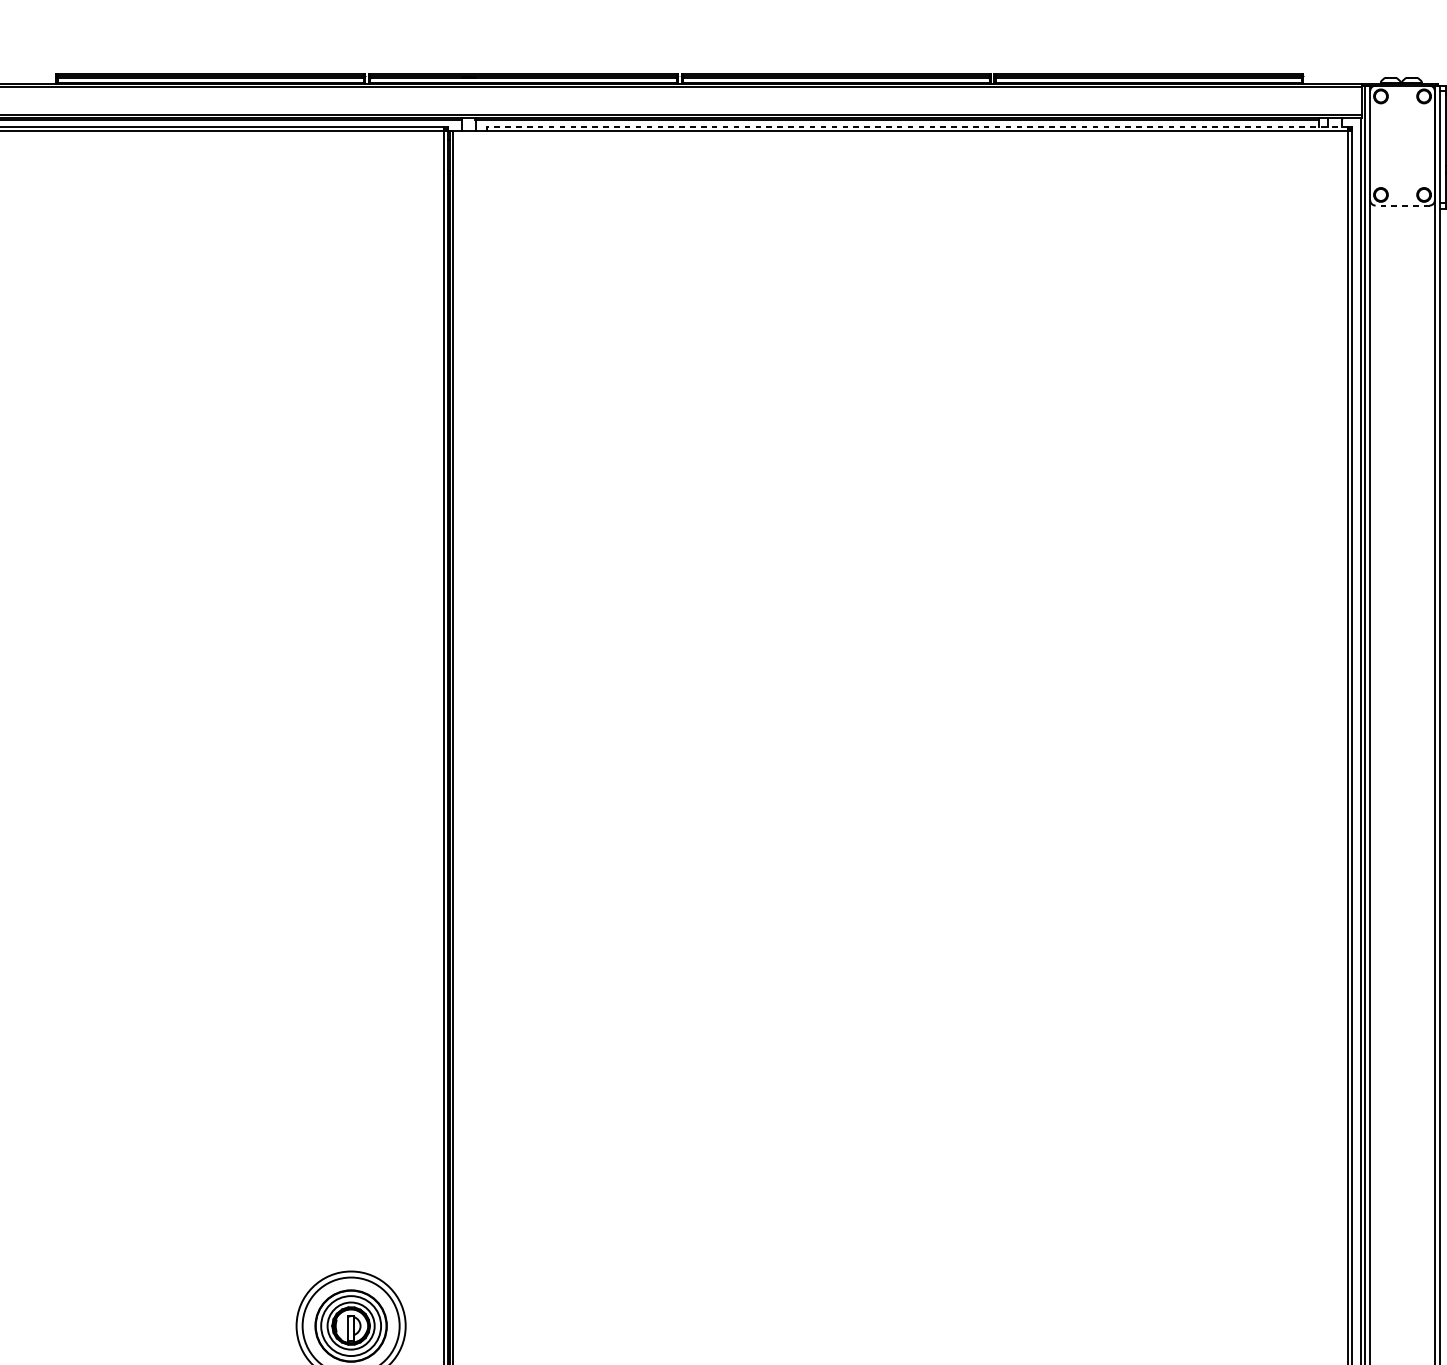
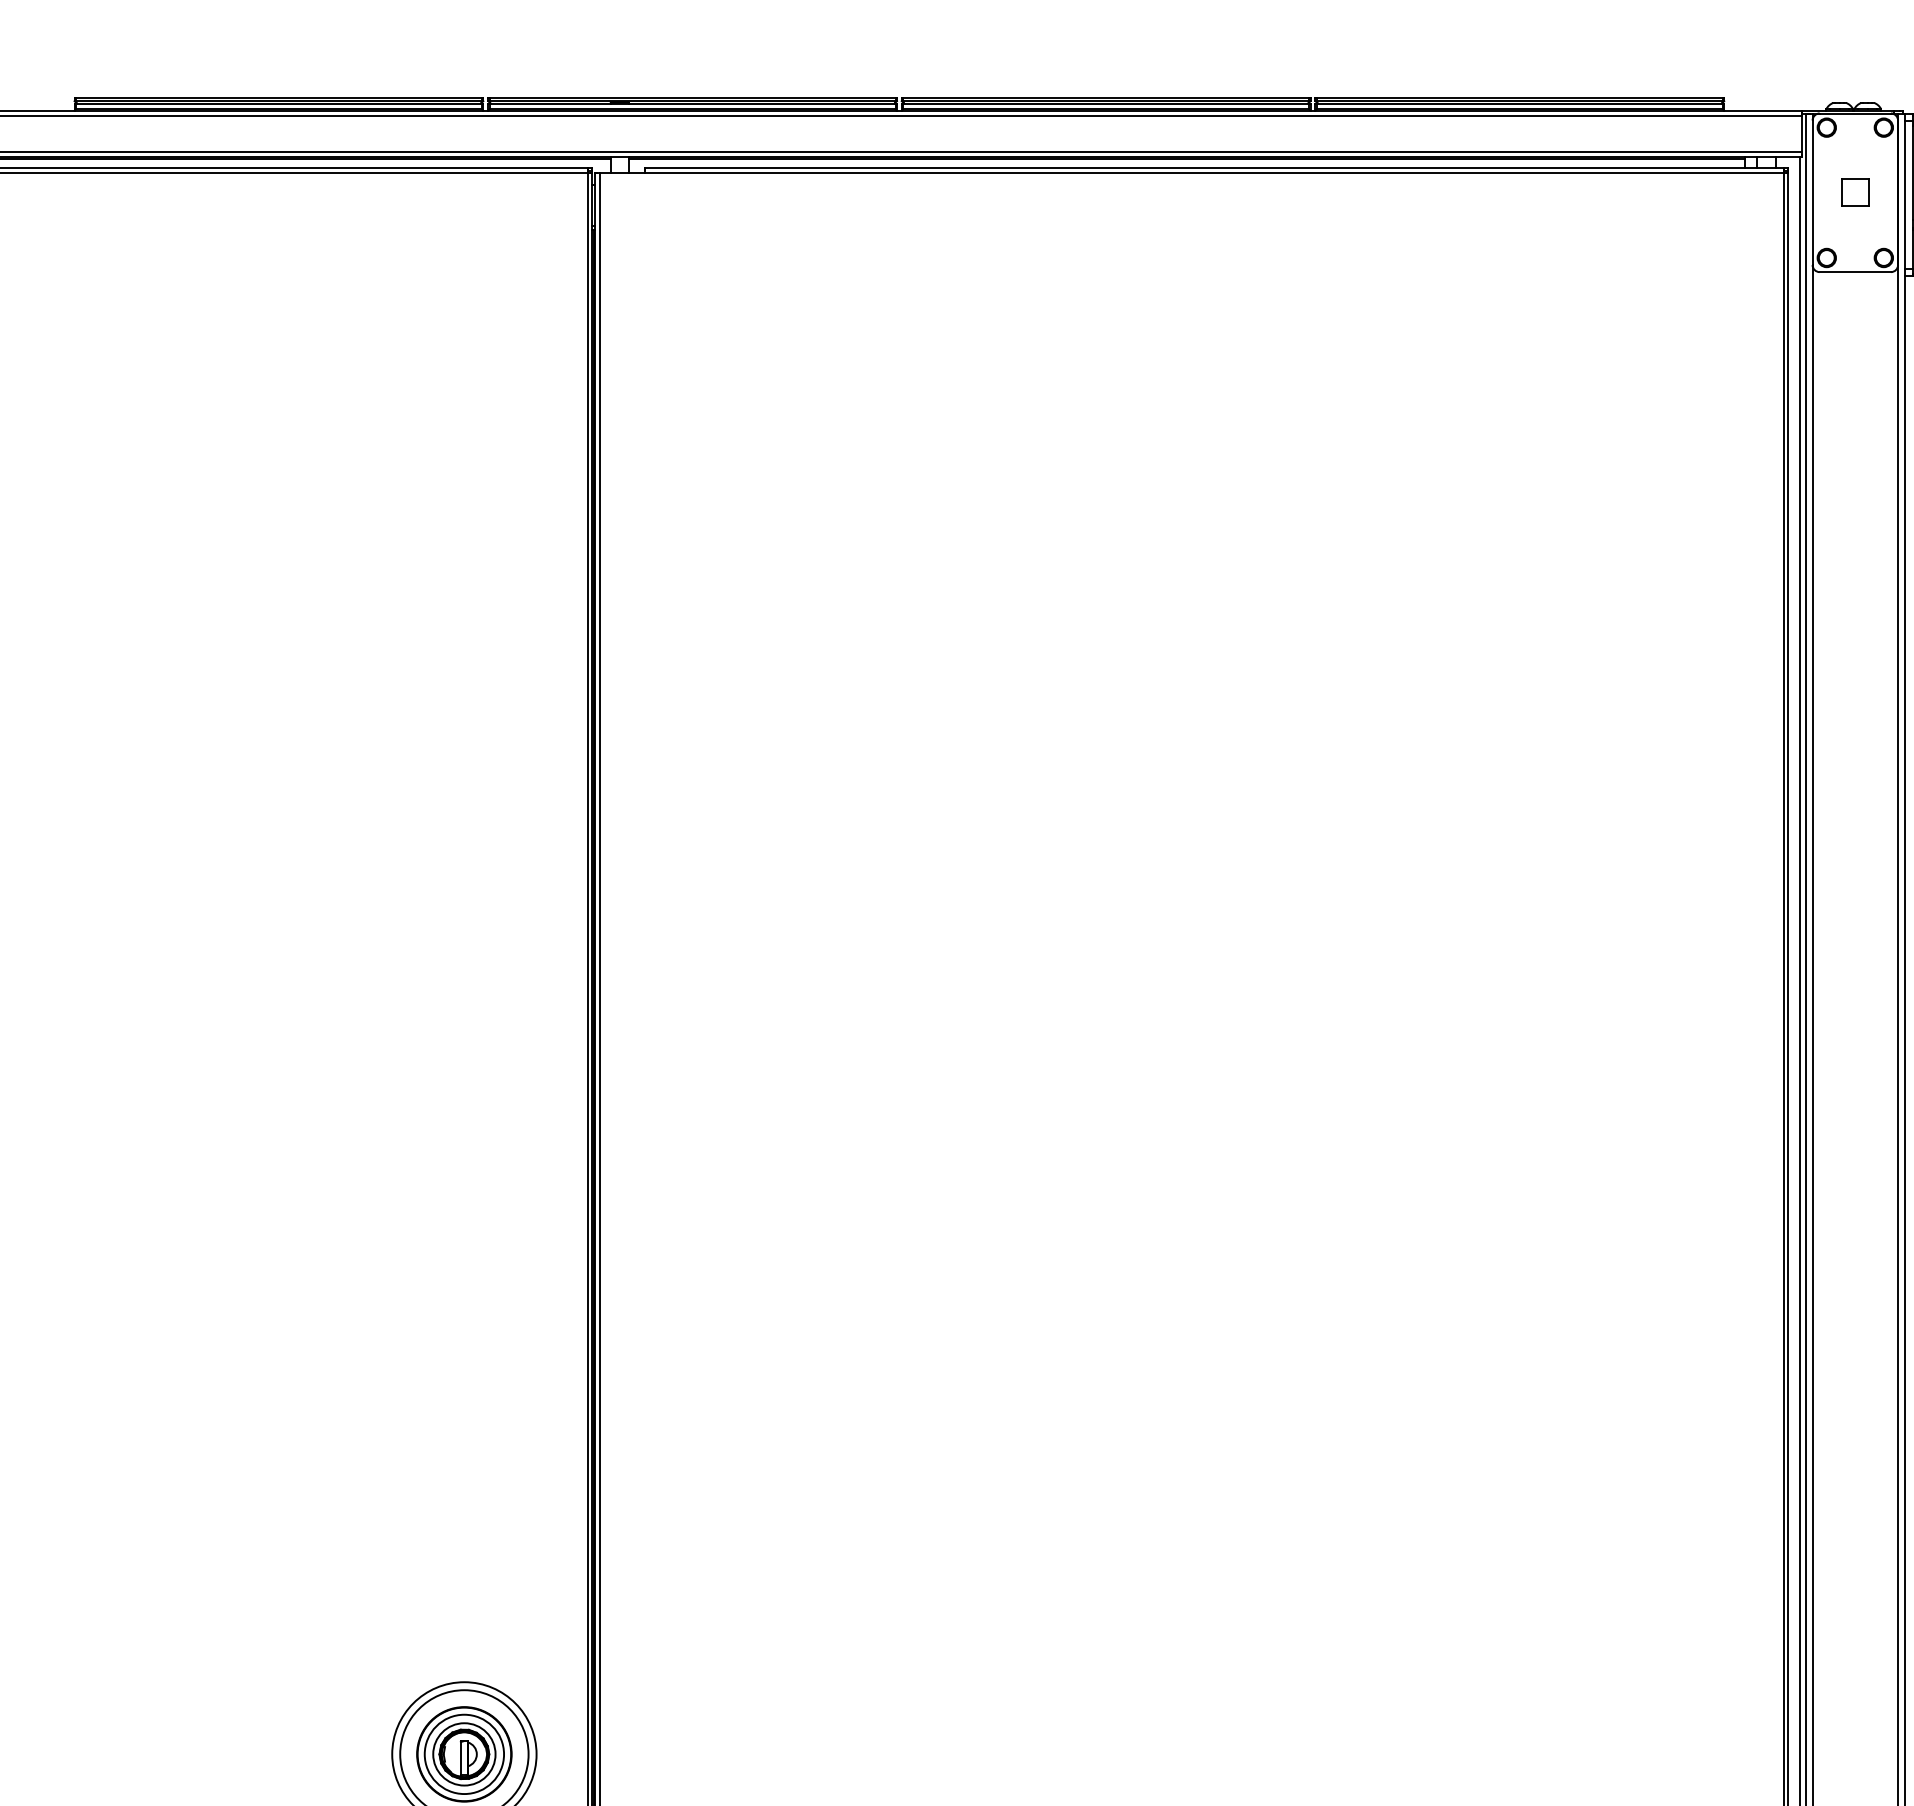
line: (918, 127) -> (1214, 168), dashed -> solid
part: (1402, 145) -> (1855, 192), added
line: (1402, 205) -> (1855, 272), dashed -> solid

